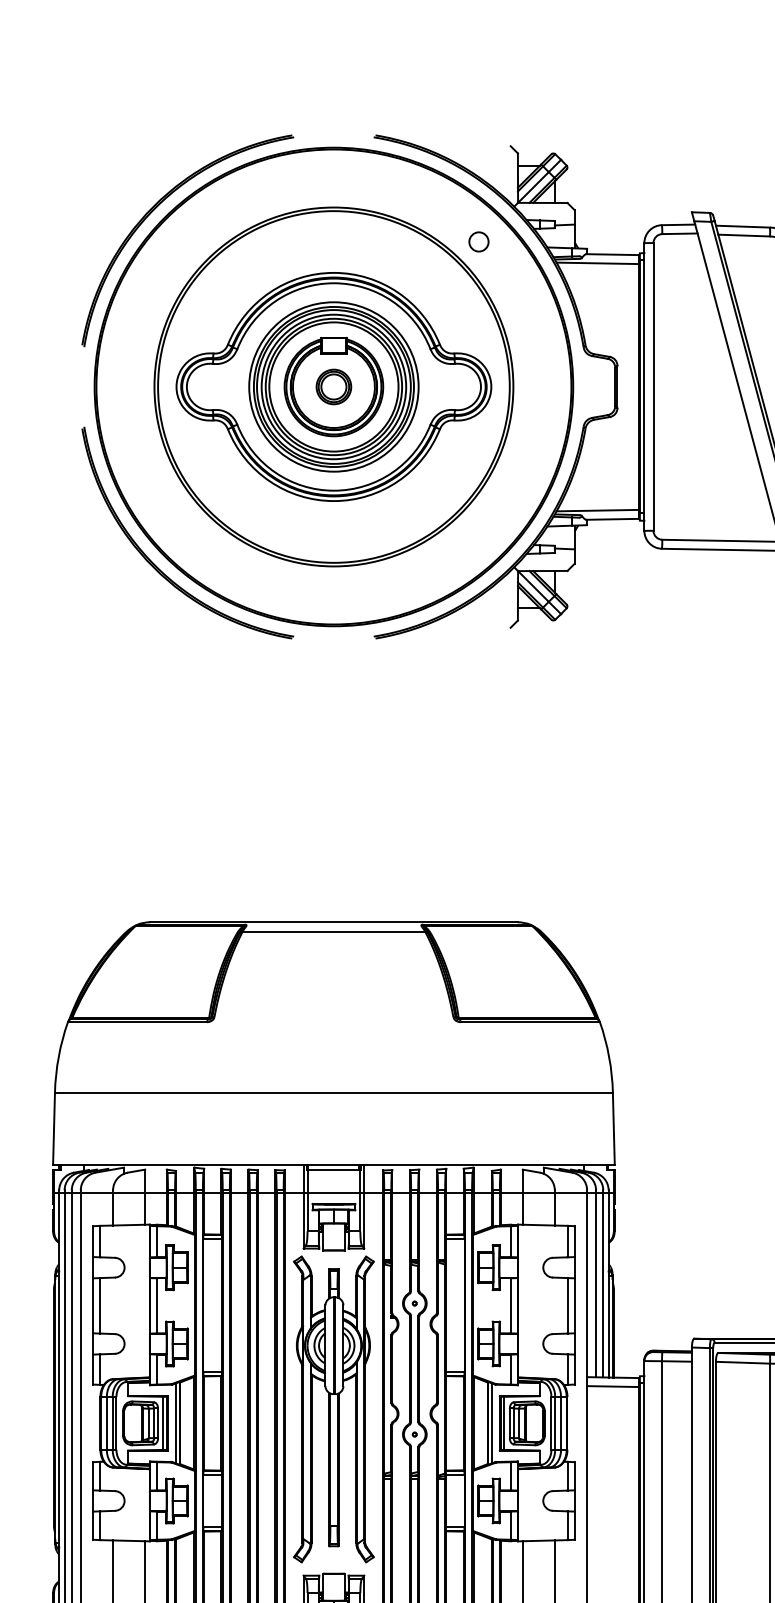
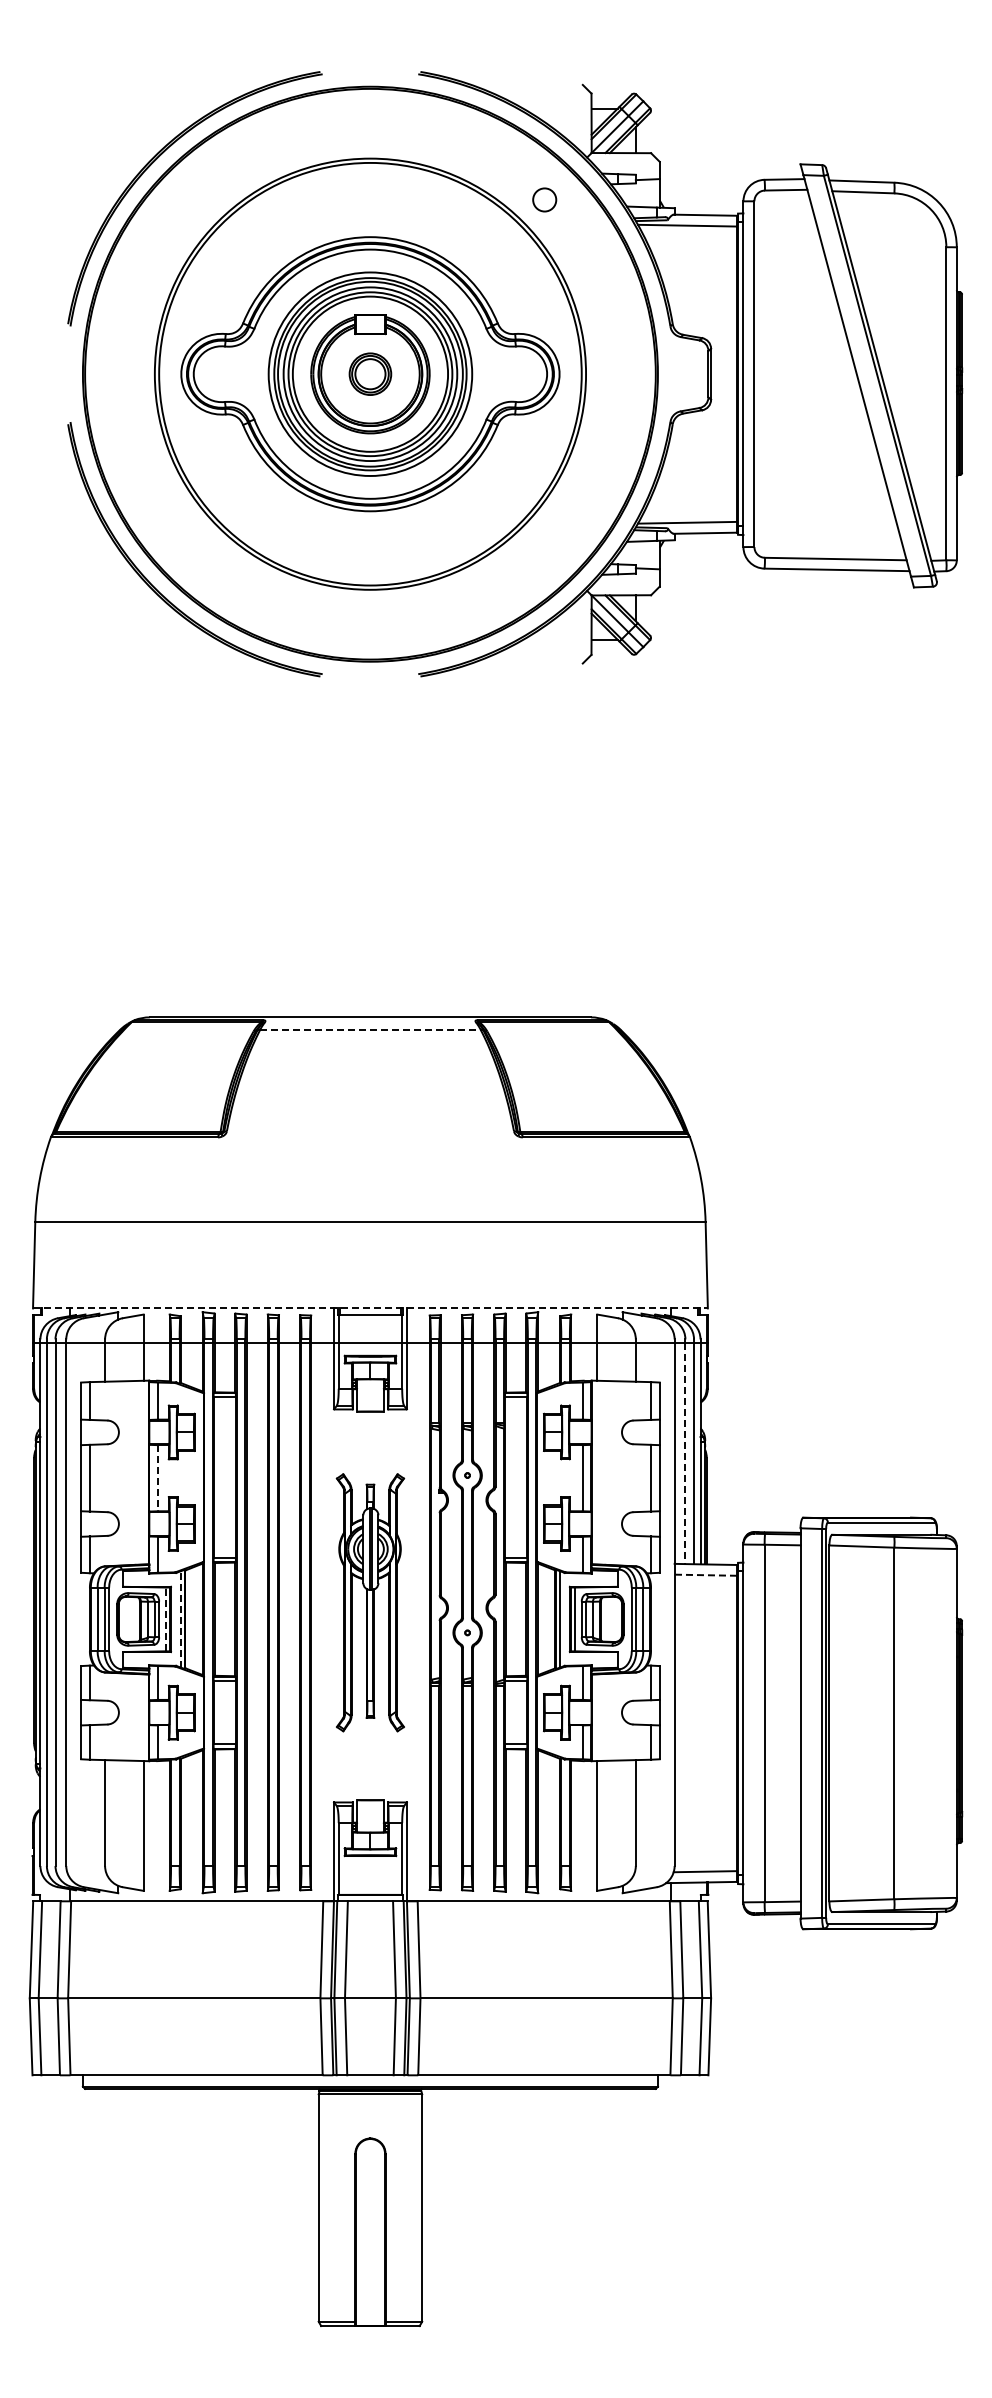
line: (333, 932) -> (370, 1029), solid -> dashed
line: (333, 1164) -> (370, 1308), solid -> dashed
line: (596, 1285) -> (685, 1453), solid -> dashed
line: (157, 1306) -> (158, 1478), solid -> dashed
line: (612, 1386) -> (705, 1575), solid -> dashed
part: (333, 1409) -> (370, 1602), size x0.7
line: (175, 1422) -> (180, 1618), solid -> dashed
line: (163, 1423) -> (165, 1619), solid -> dashed

